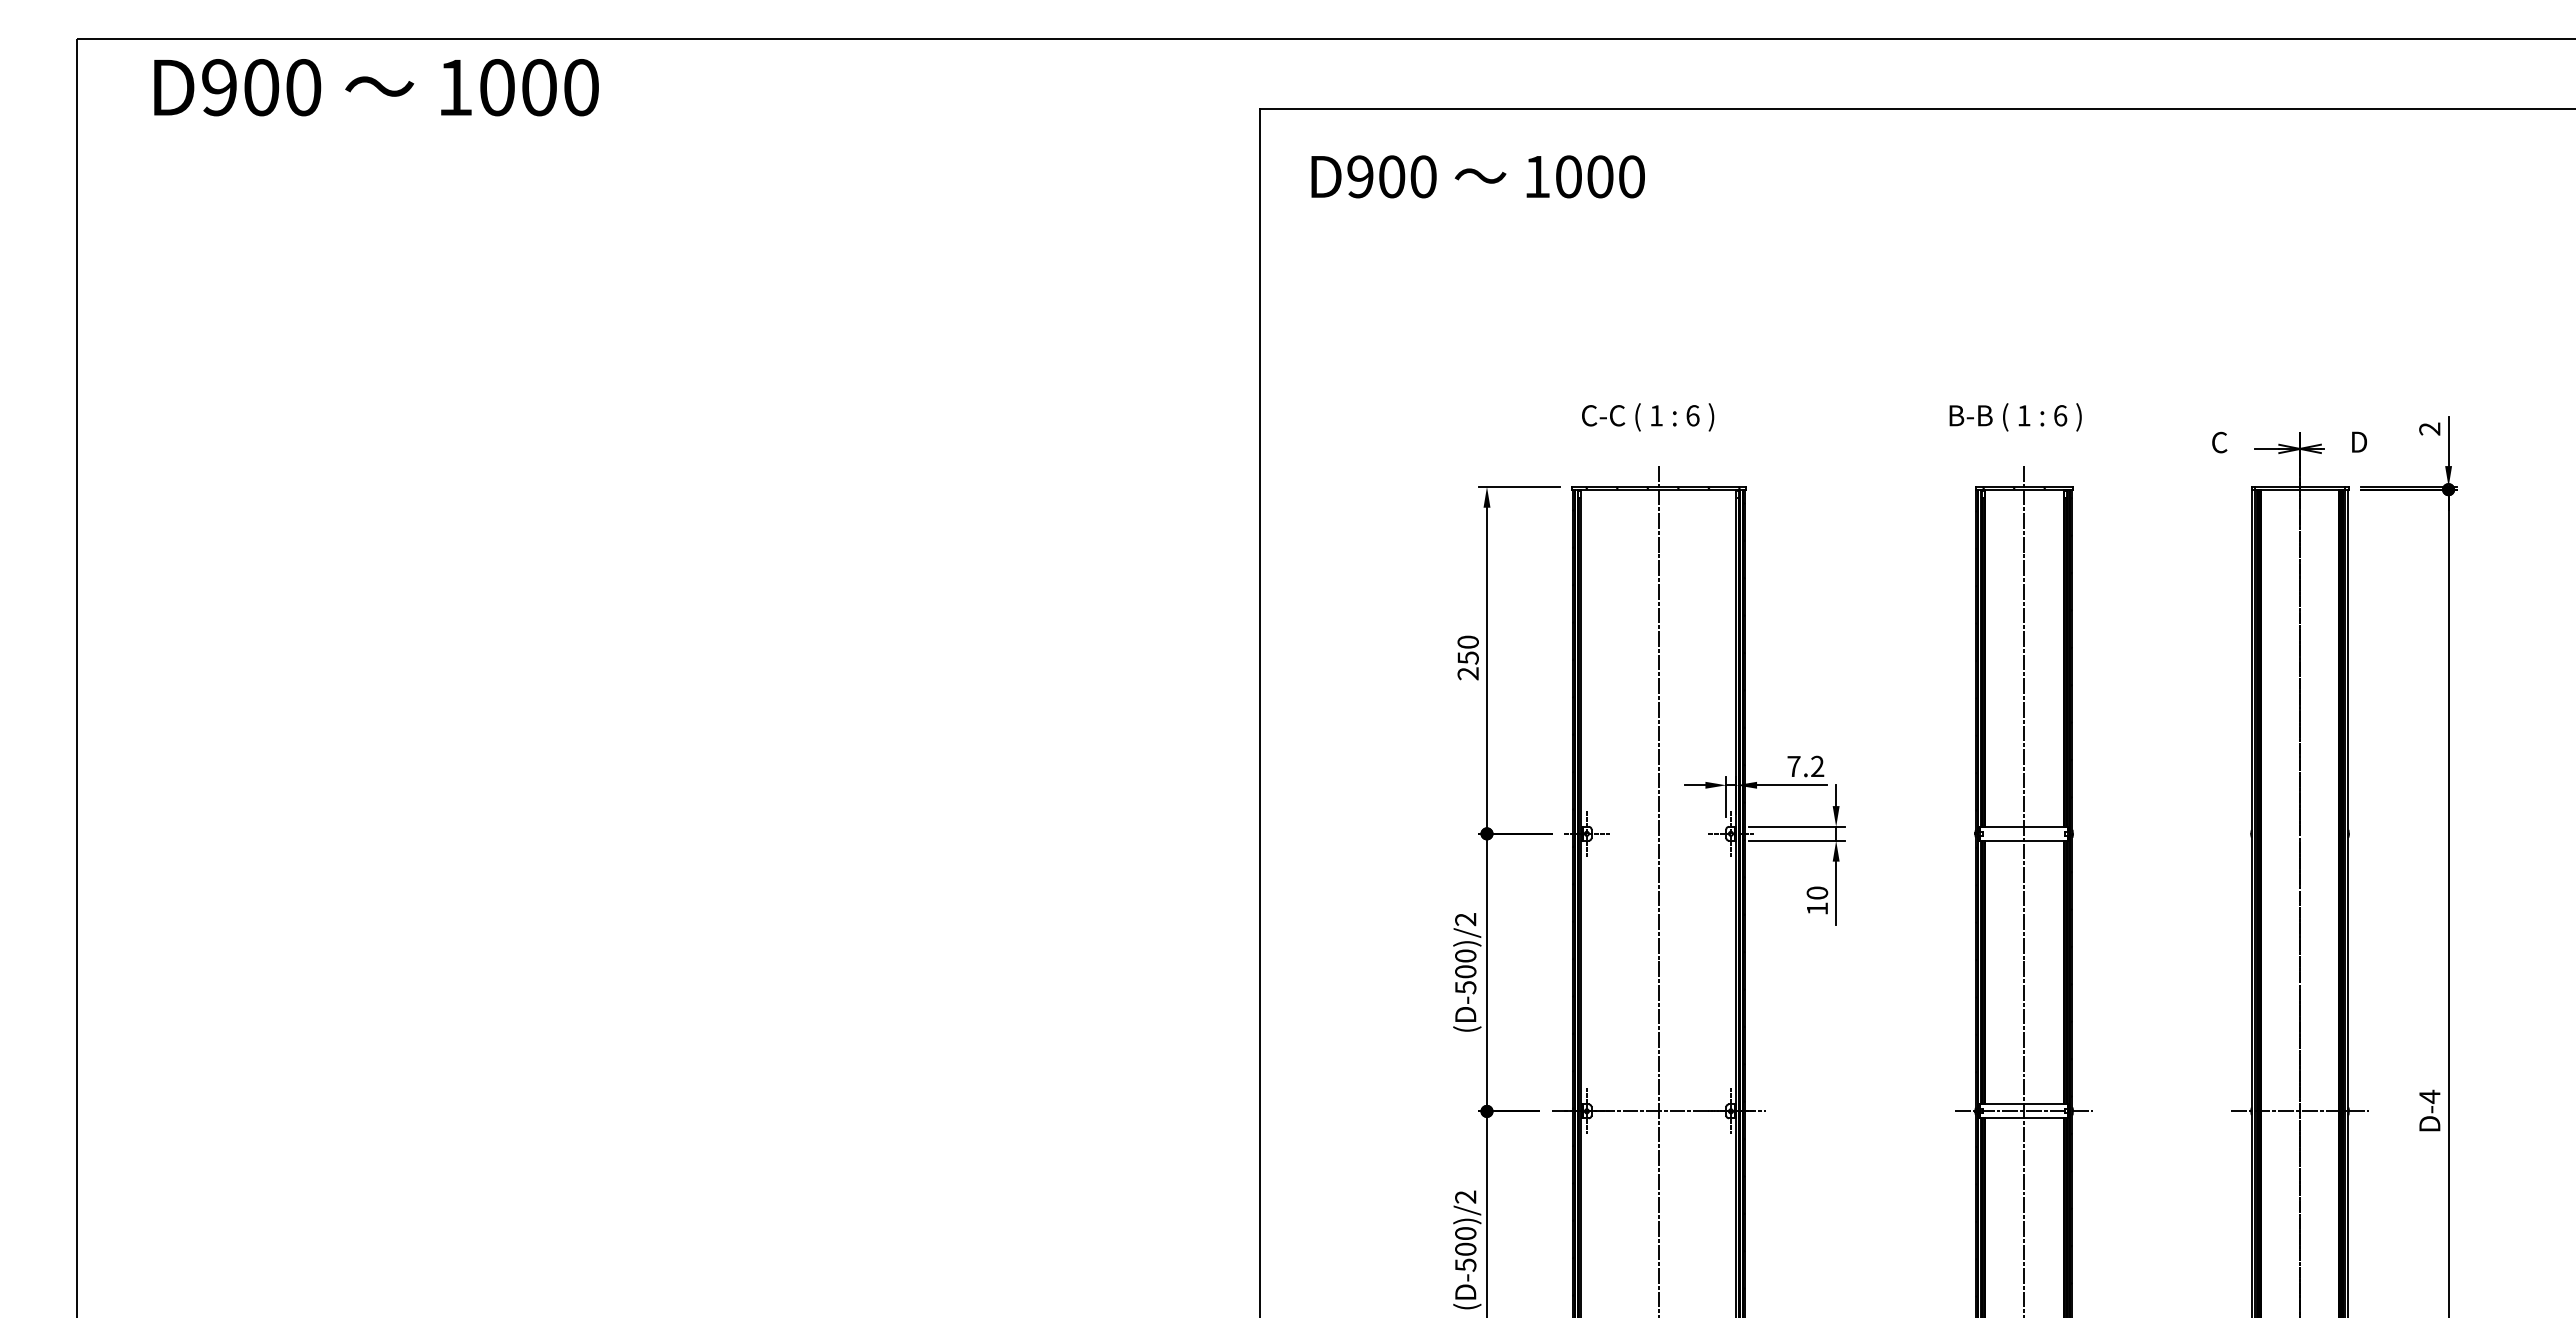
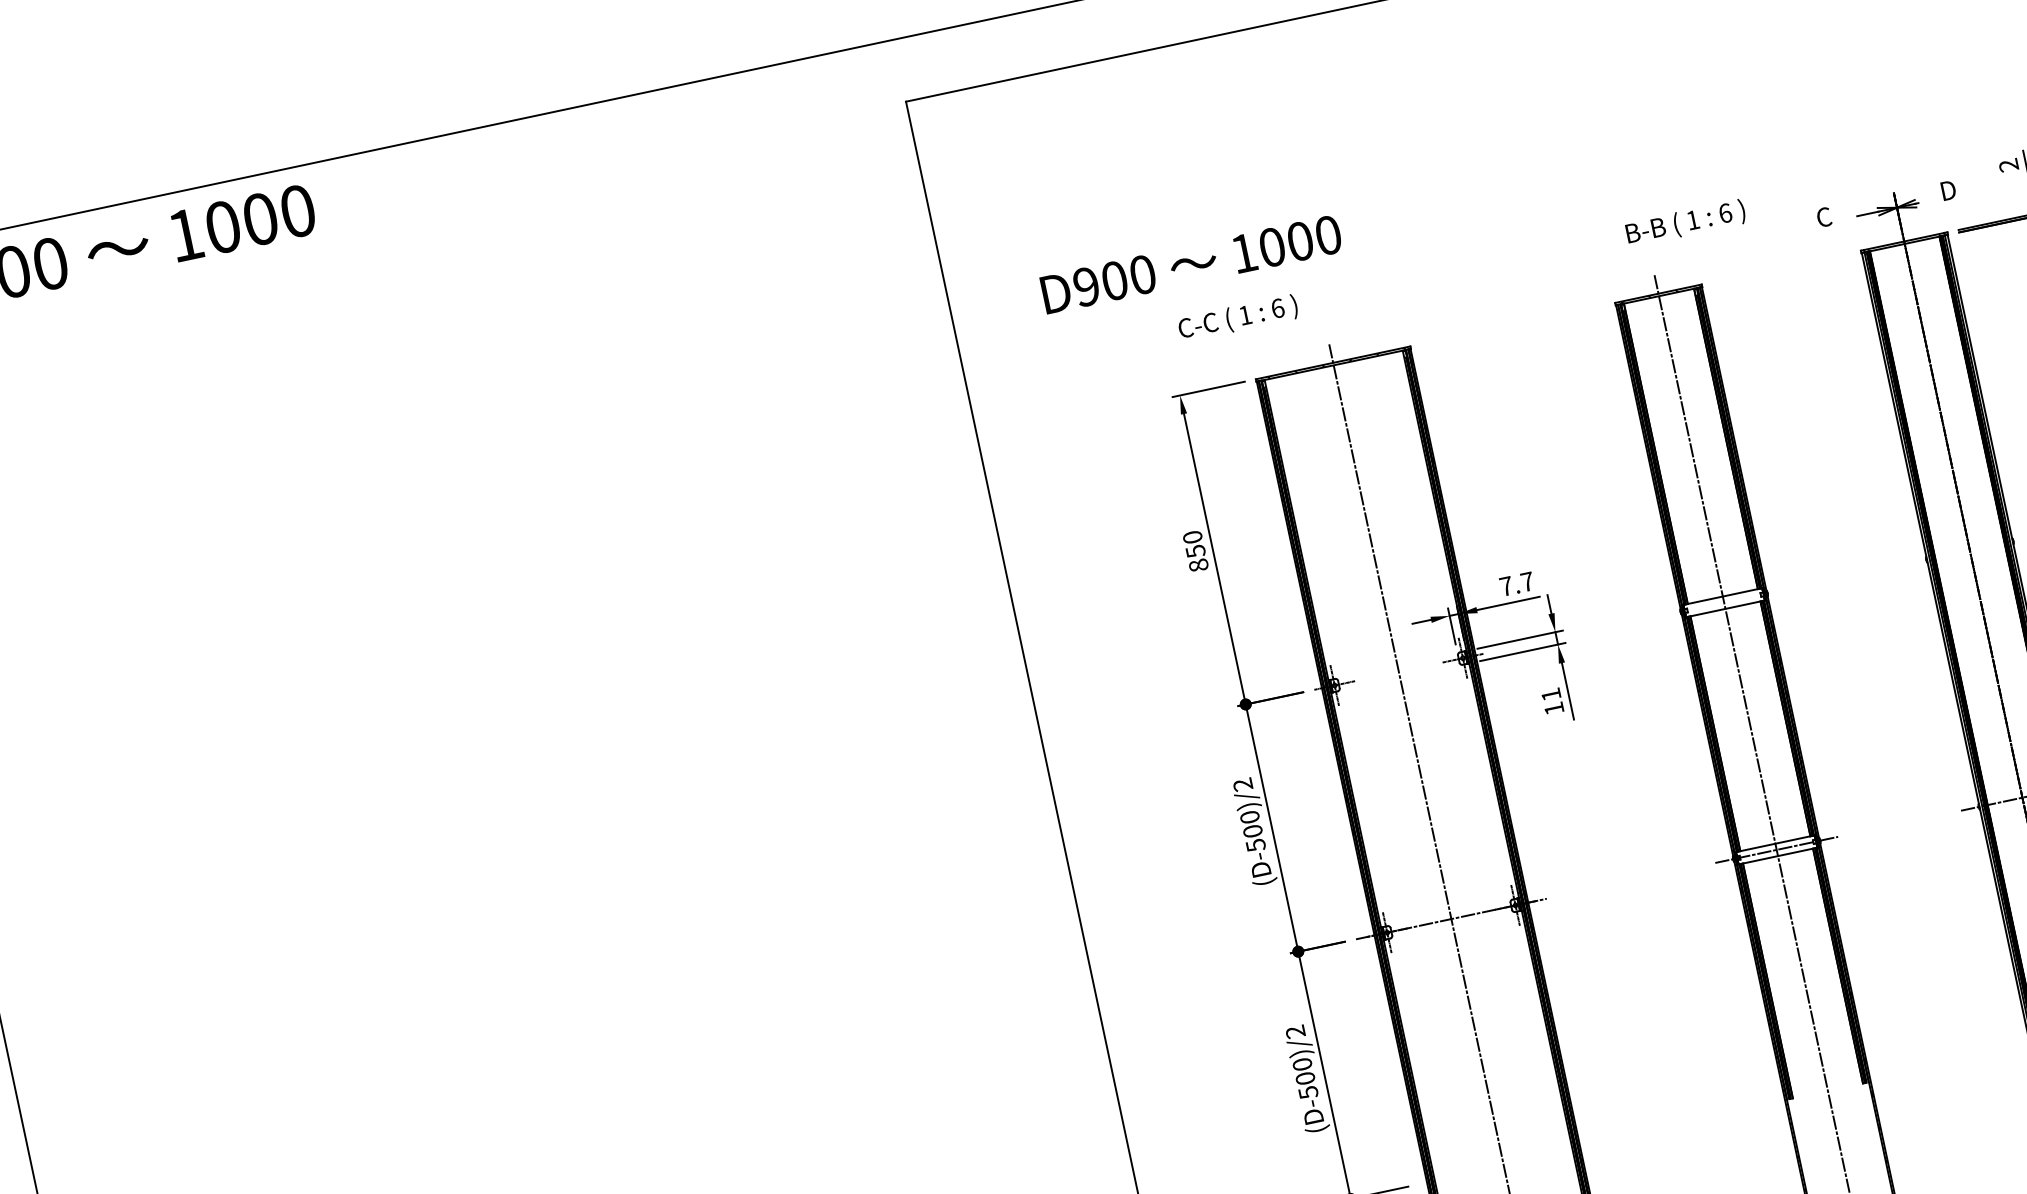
text: (1477, 176) -> (1190, 264), moved
text: (1648, 417) -> (1238, 318), moved
text: (2015, 417) -> (1685, 223), moved
text: (1467, 673) -> (1198, 565), 250 -> 850
text: (1817, 765) -> (1527, 581), 7.2 -> 7.7
text: (1817, 892) -> (1551, 694), 10 -> 11

